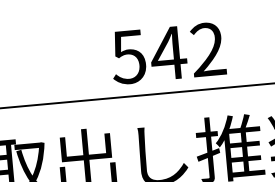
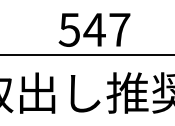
text: (207, 49) -> (119, 29), 542 -> 547

